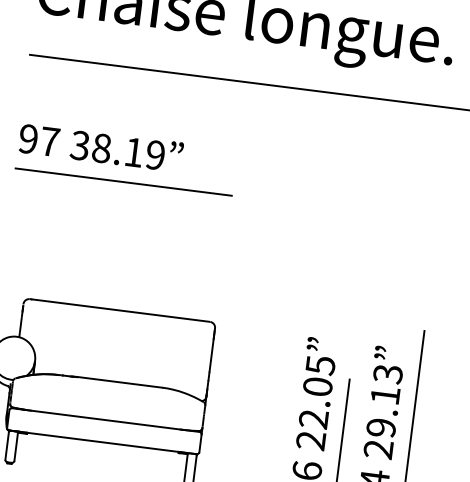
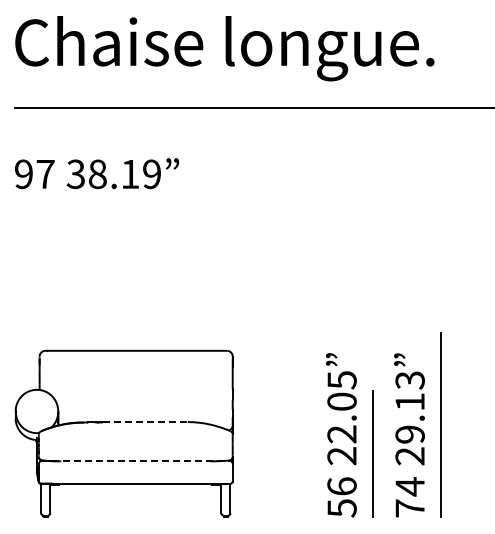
text: (100, 147) -> (96, 173), moved
line: (123, 181) -> (123, 222), removed
line: (120, 382) -> (145, 422), solid -> dashed
line: (105, 420) -> (135, 461), solid -> dashed

